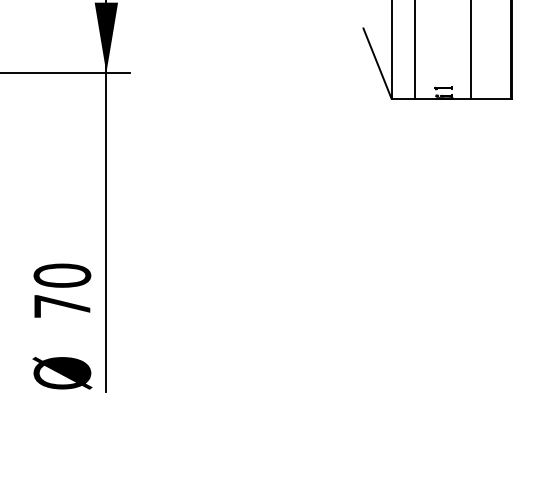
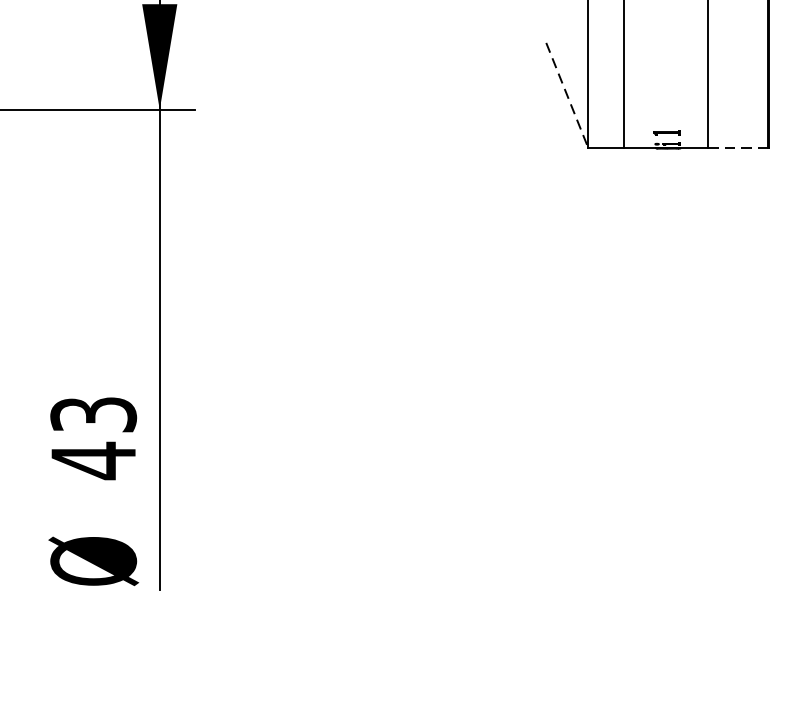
line: (377, 63) -> (567, 95), solid -> dashed
line: (490, 98) -> (737, 148), solid -> dashed
text: (62, 291) -> (93, 438), 70 -> 43

